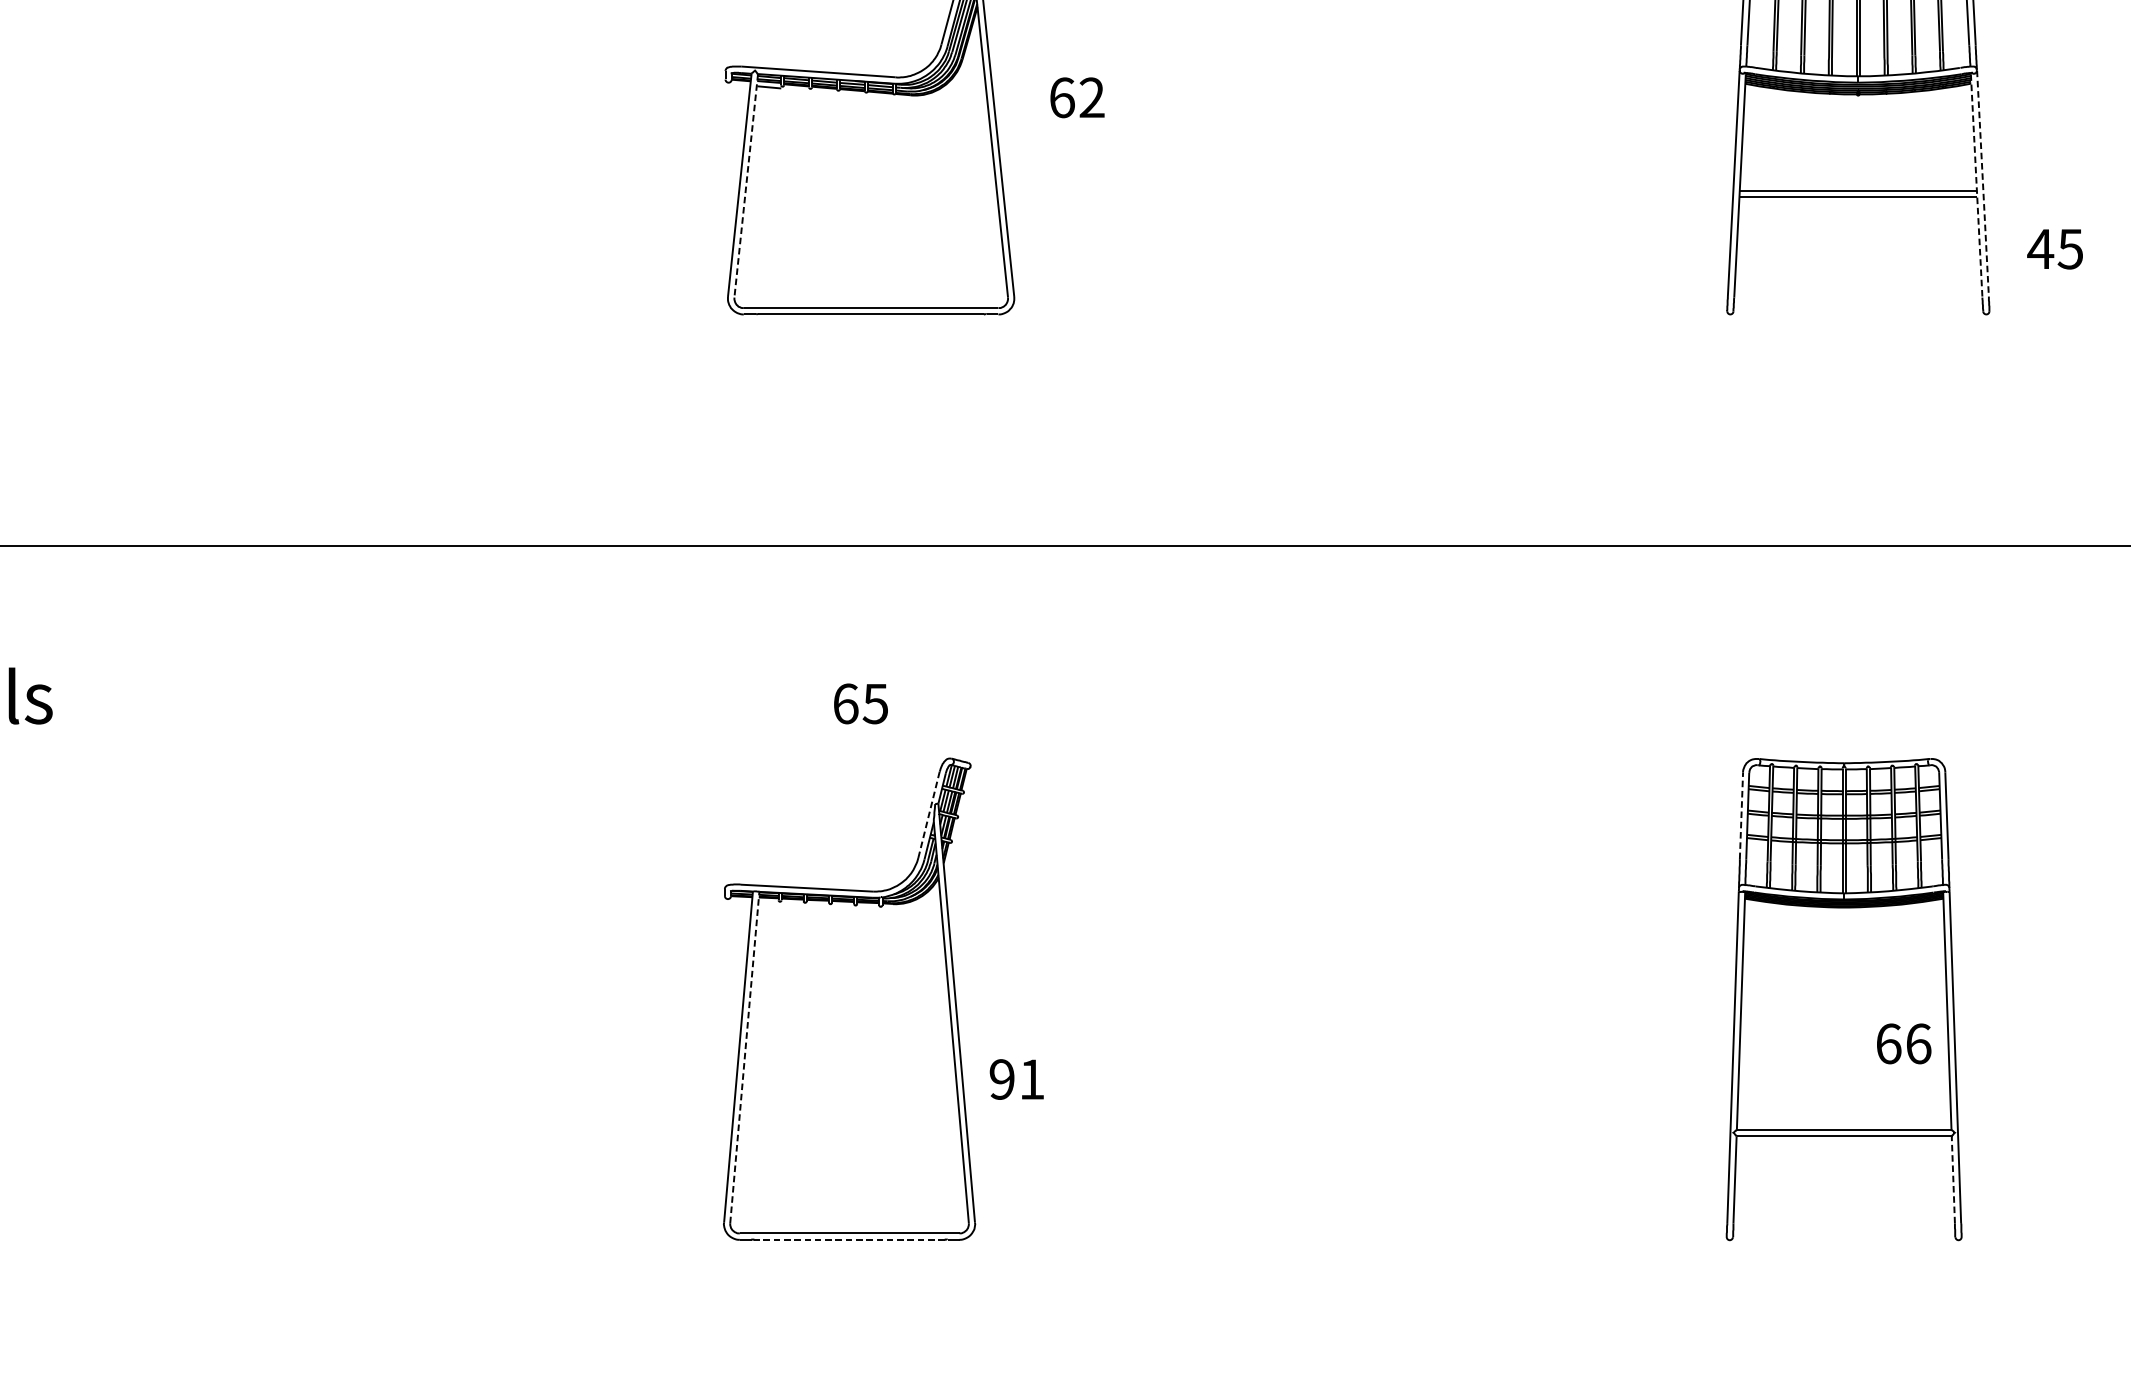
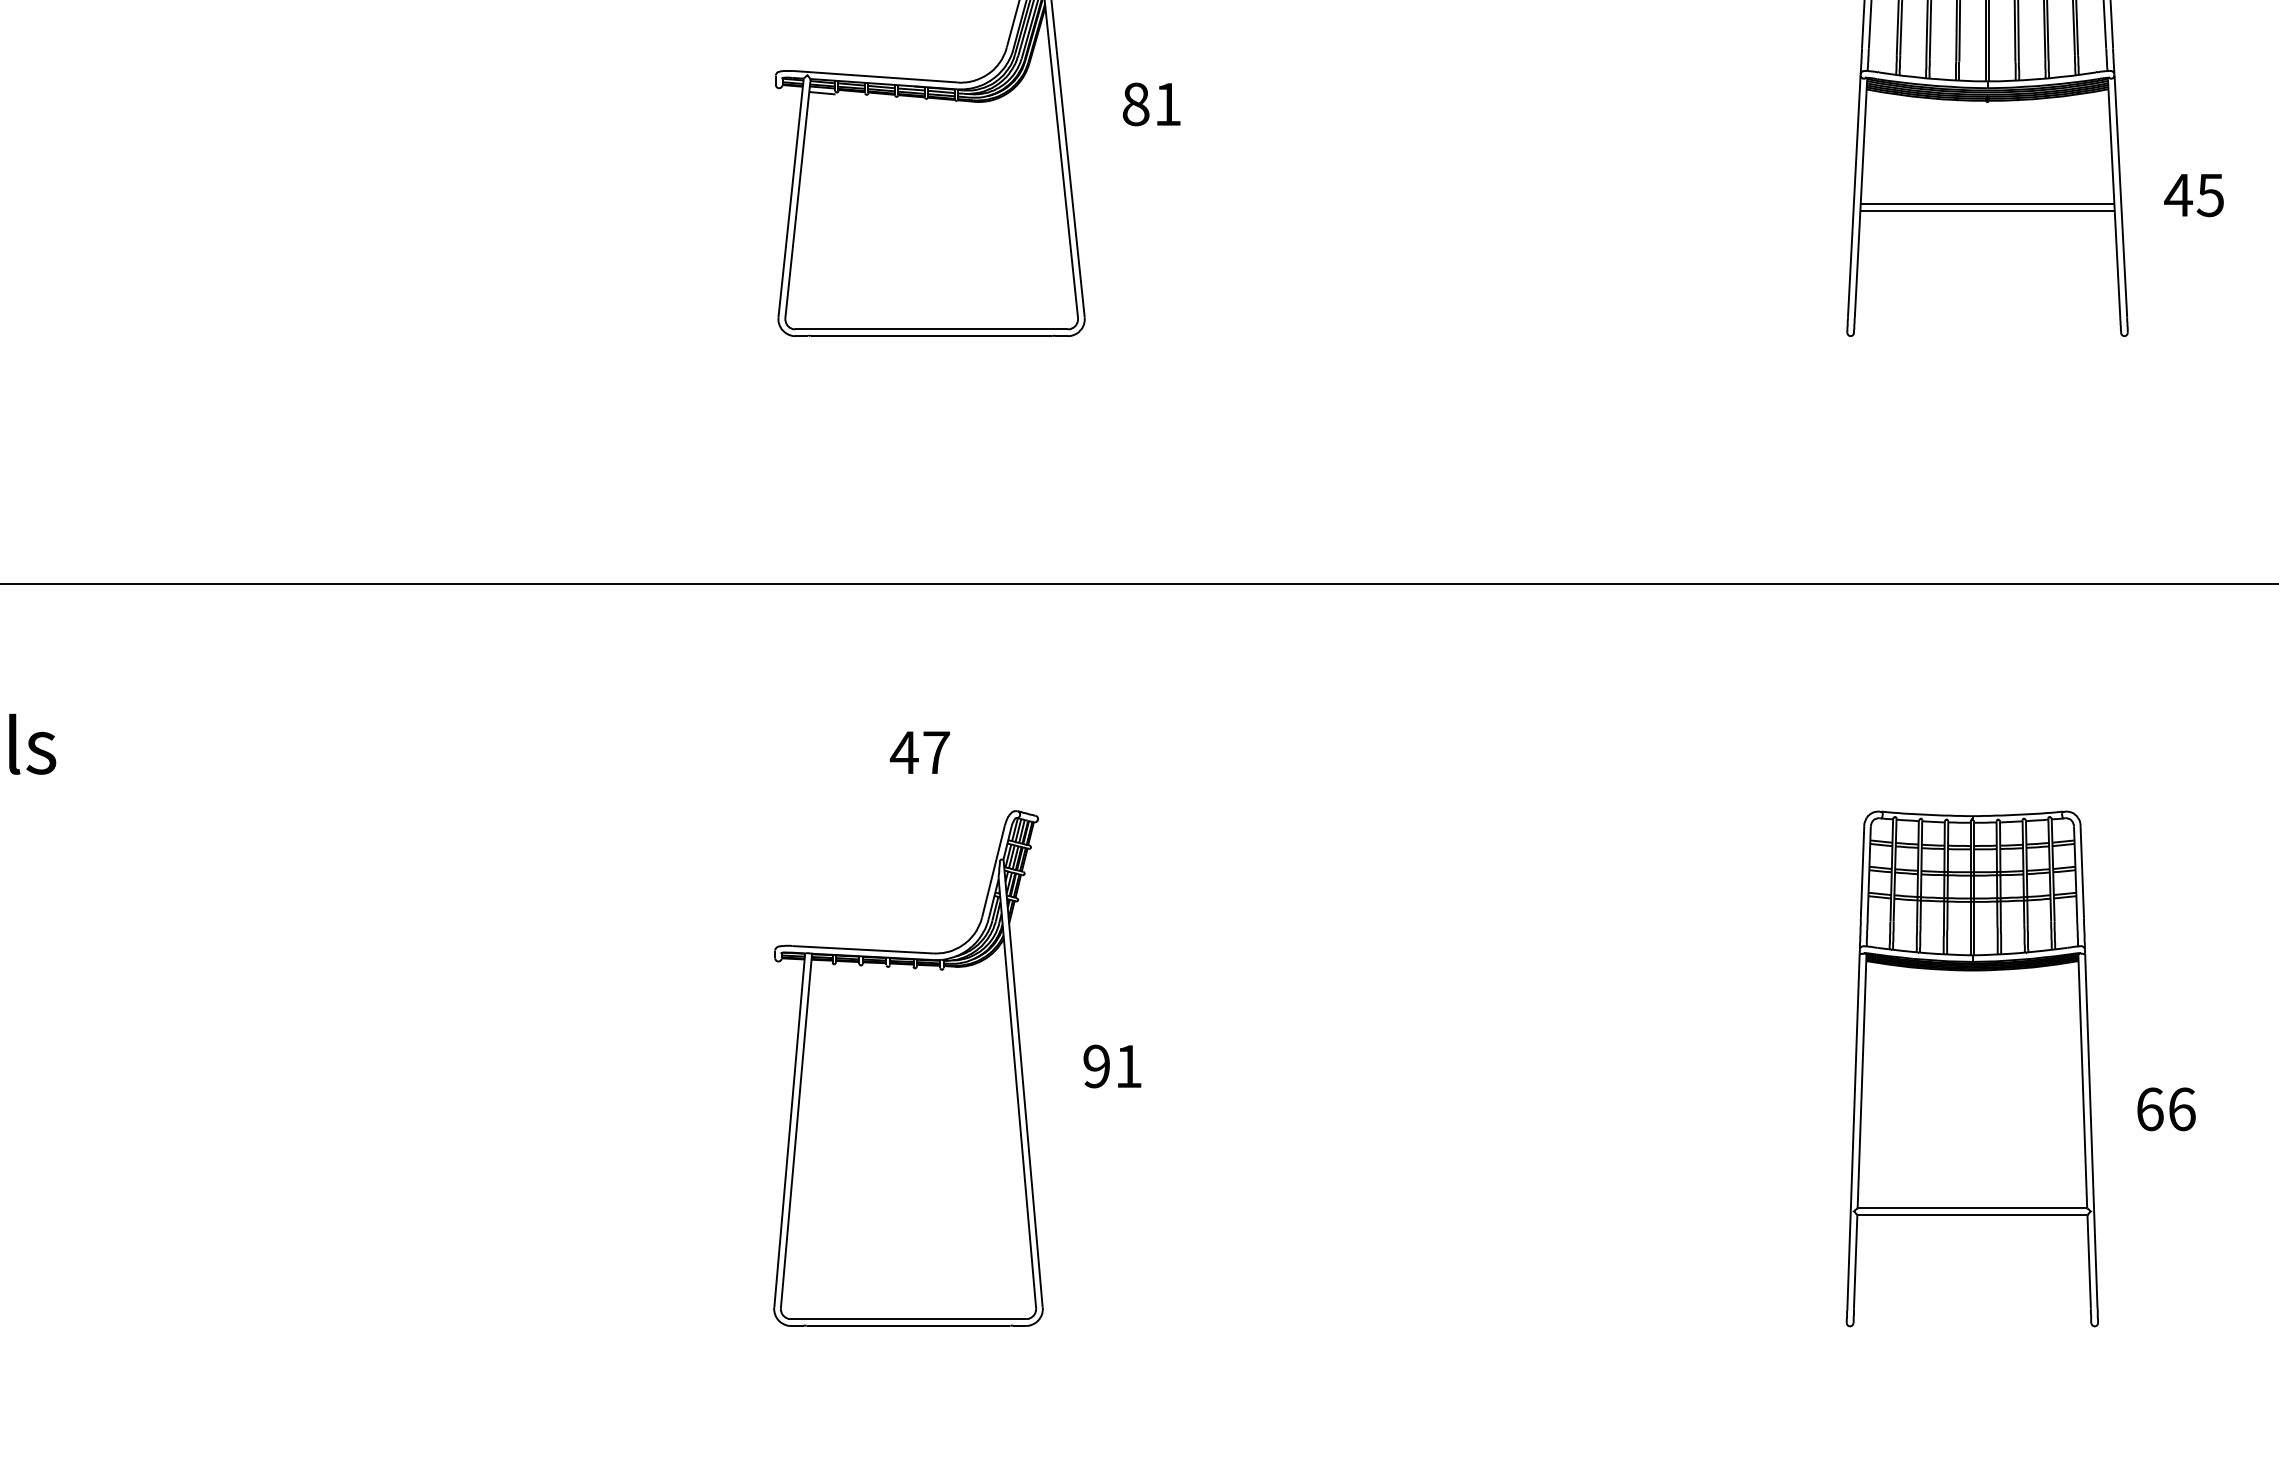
text: (1076, 97) -> (1151, 104), 62 -> 81
line: (1982, 183) -> (2120, 196), dashed -> solid
line: (1977, 185) -> (2114, 198), dashed -> solid
line: (745, 186) -> (797, 199), dashed -> solid
text: (2054, 249) -> (2193, 195), moved
text: (859, 703) -> (919, 752), 65 -> 47
line: (929, 814) -> (993, 871), dashed -> solid
line: (1741, 814) -> (1862, 871), dashed -> solid
text: (1904, 1044) -> (2166, 1109), moved
line: (744, 1057) -> (796, 1130), dashed -> solid
text: (1016, 1079) -> (1112, 1066), moved
line: (1953, 1179) -> (2089, 1261), dashed -> solid
line: (849, 1239) -> (908, 1325), dashed -> solid

